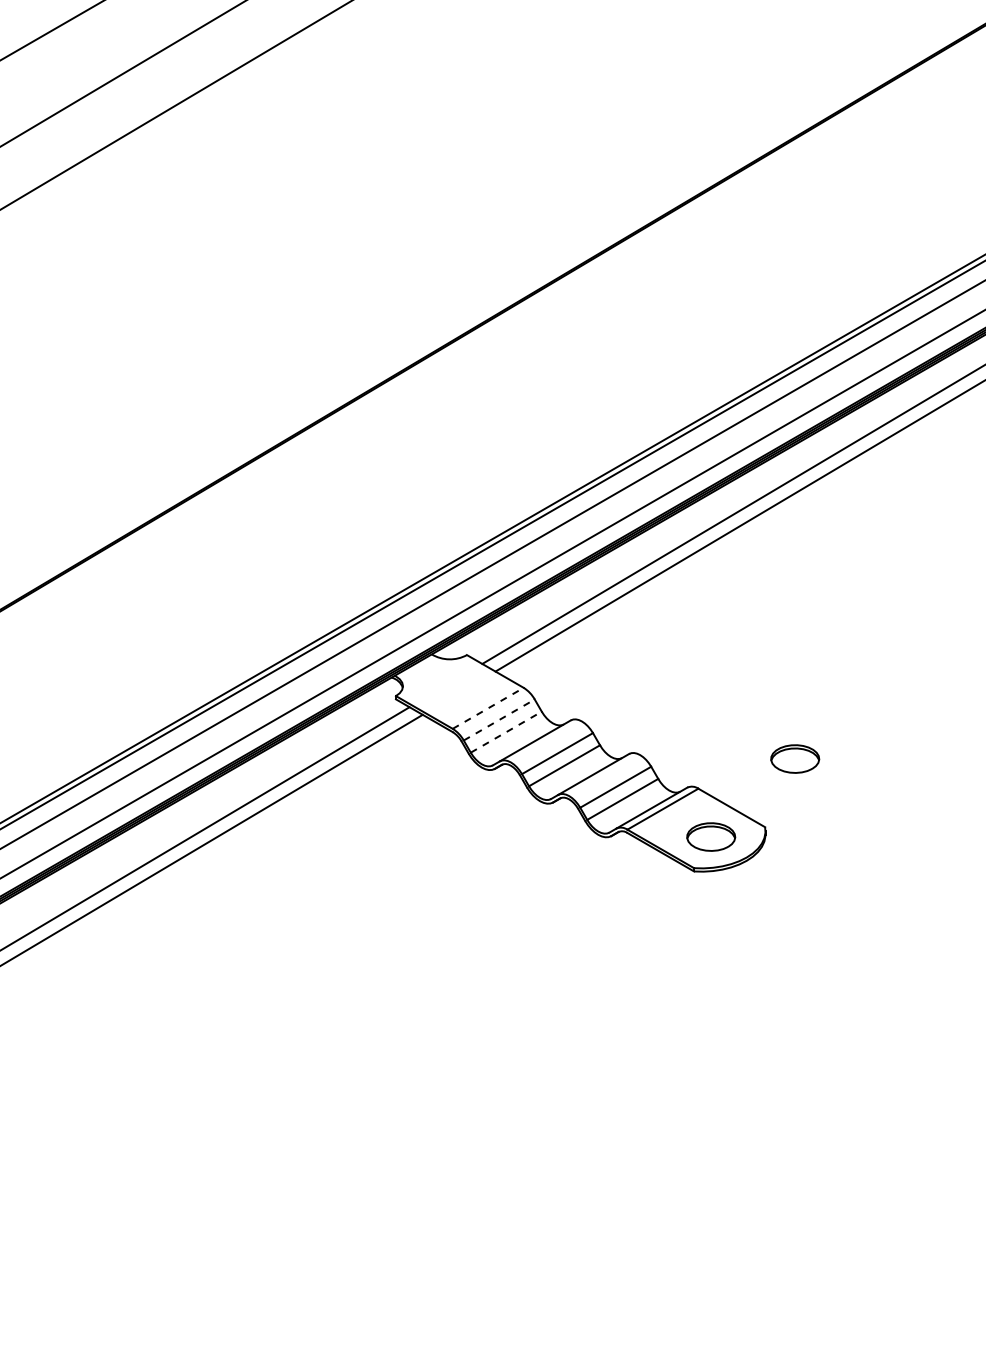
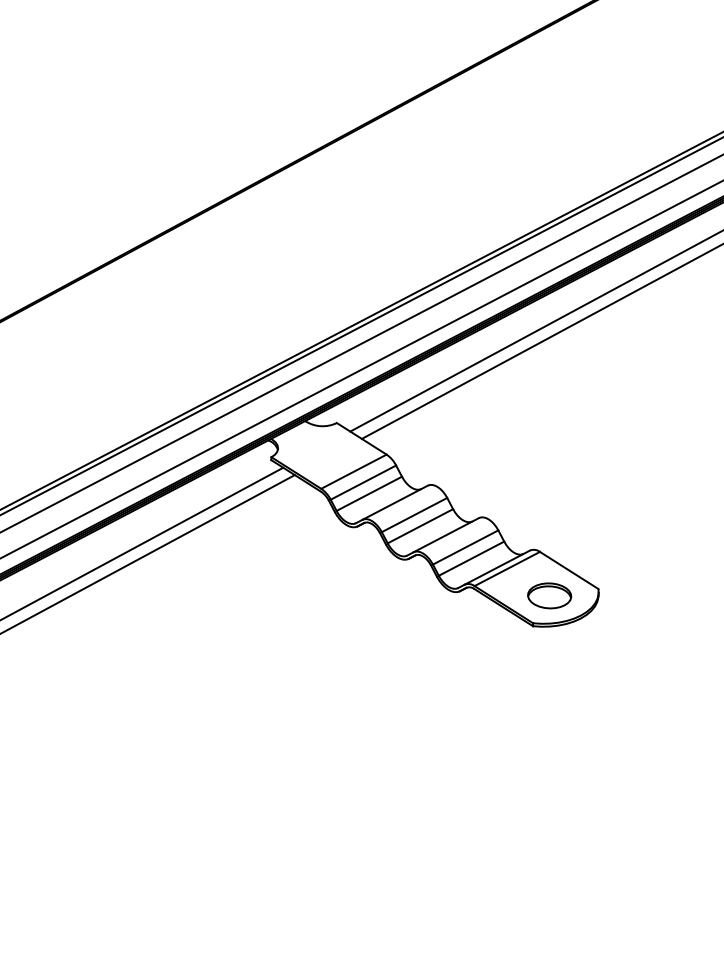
line: (488, 708) -> (354, 471), dashed -> solid
line: (499, 720) -> (363, 483), dashed -> solid
line: (506, 732) -> (369, 494), dashed -> solid
part: (795, 758) -> (628, 528), removed

